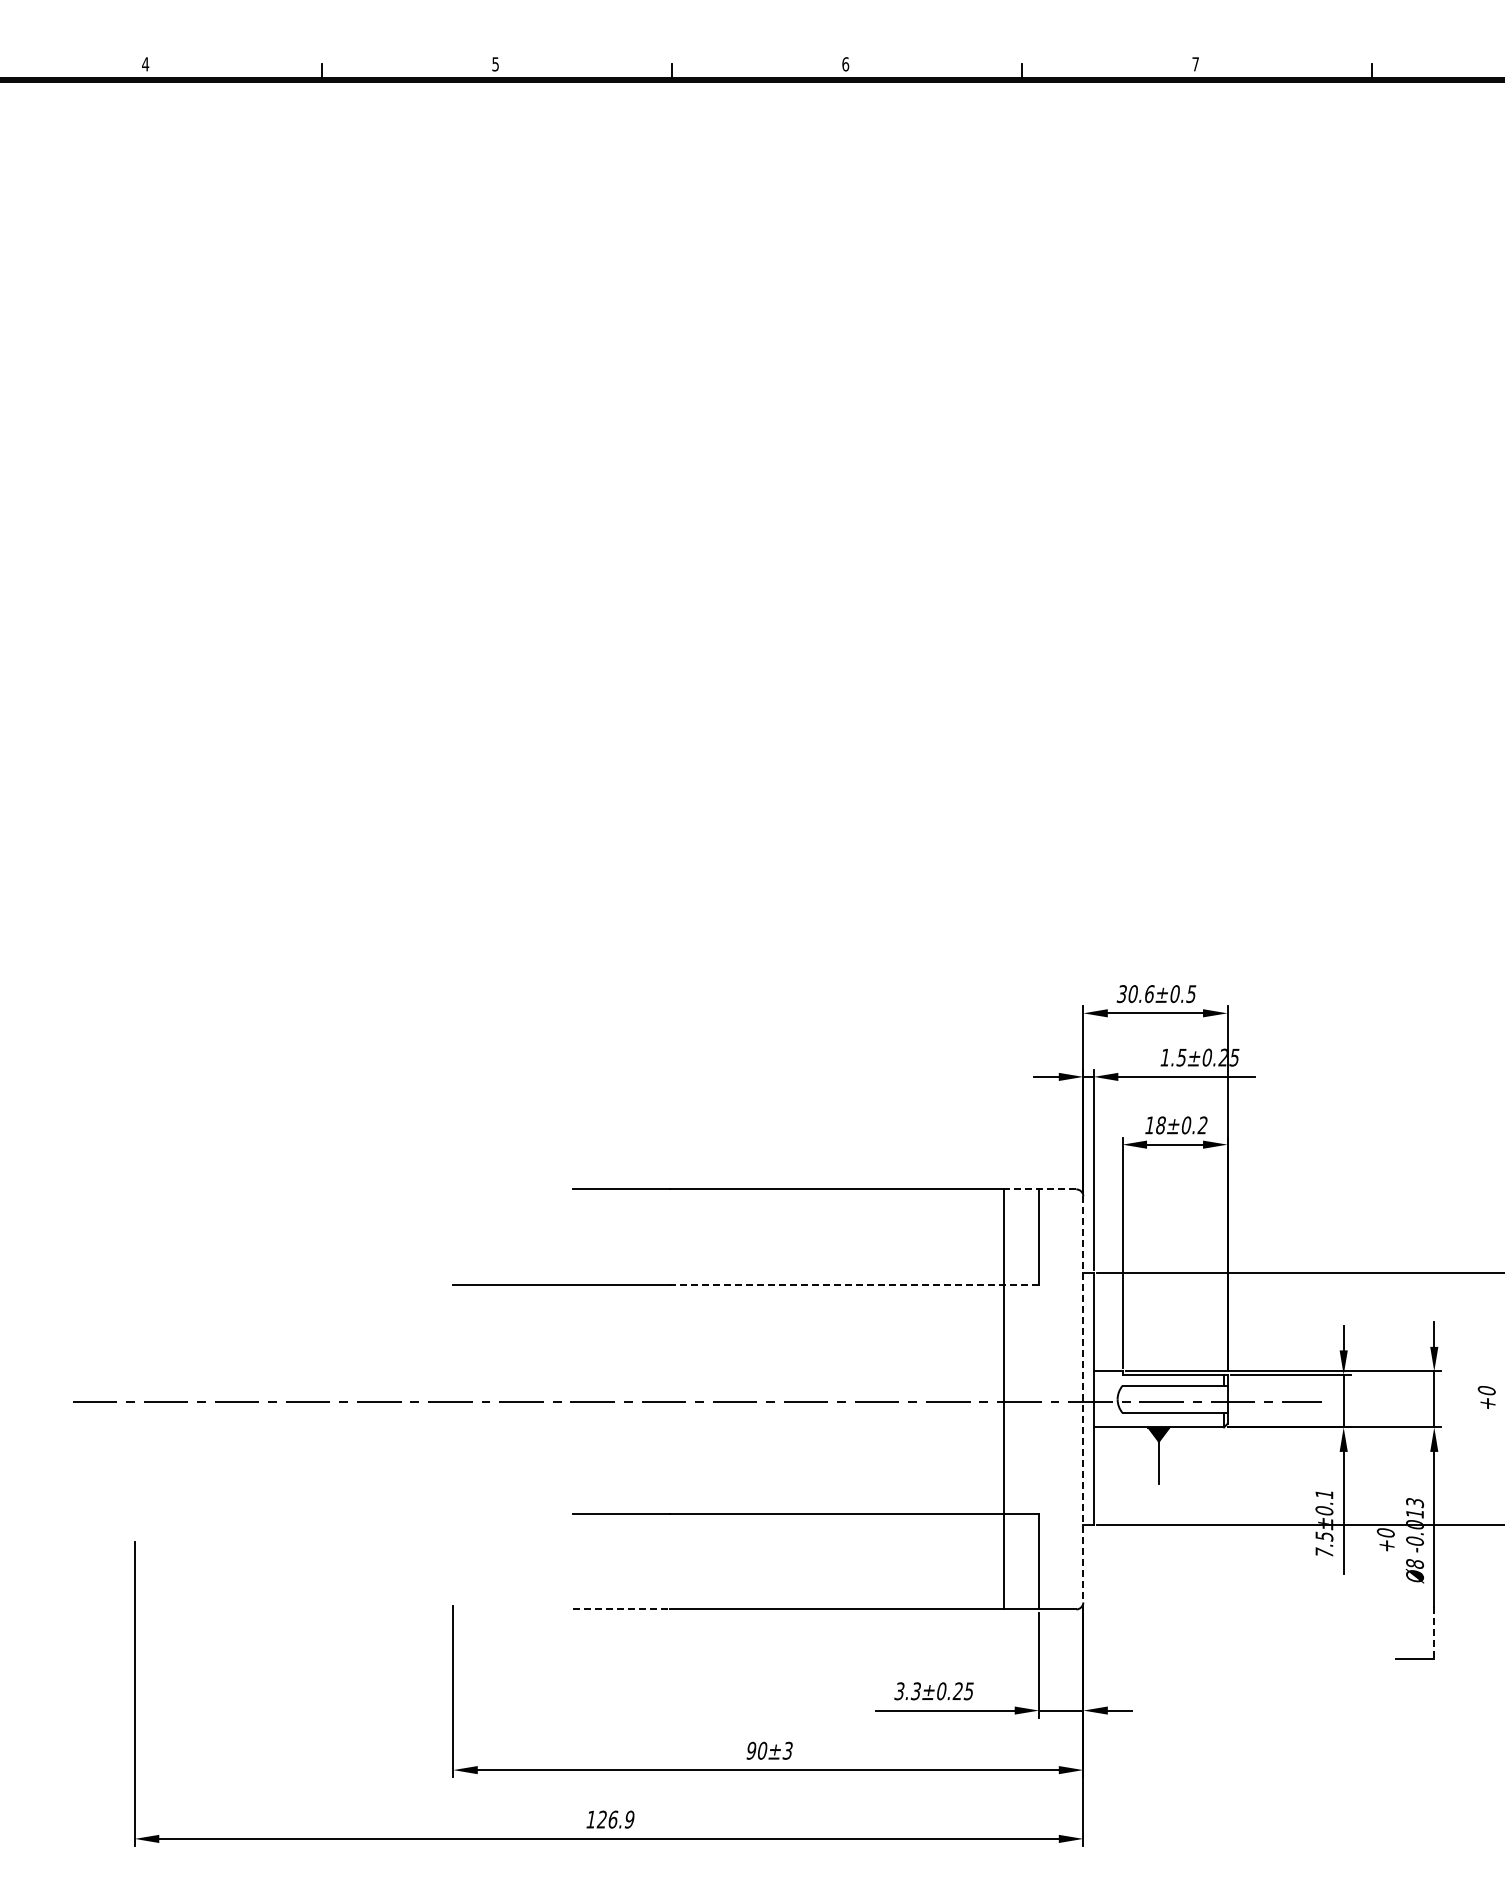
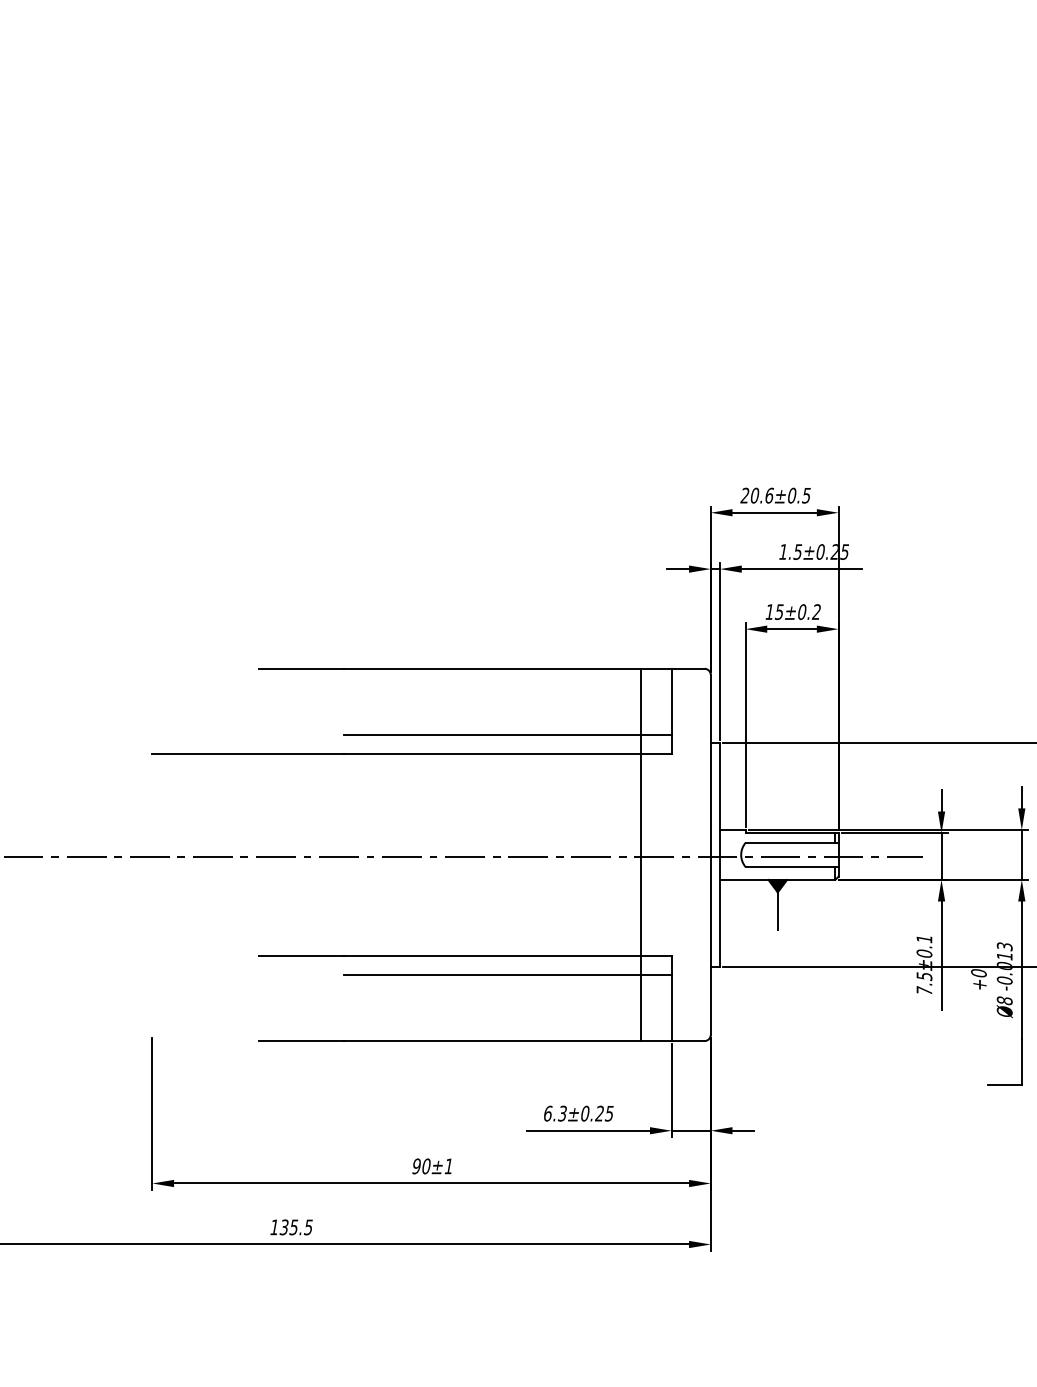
text: (1121, 994) -> (744, 496), 30.6±0.5 -> 20.6±0.5
text: (1160, 1125) -> (779, 612), 18±0.2 -> 15±0.2
line: (1039, 1189) -> (671, 668), dashed -> solid
line: (854, 1264) -> (507, 735), added
line: (854, 1285) -> (507, 753), dashed -> solid
line: (1083, 1399) -> (710, 855), dashed -> solid
line: (854, 1534) -> (507, 974), added
line: (621, 1609) -> (301, 1041), dashed -> solid
line: (1434, 1632) -> (1022, 1061), dashed -> solid
text: (899, 1691) -> (547, 1113), 3.3±0.25 -> 6.3±0.25
text: (787, 1750) -> (448, 1166), 90±3 -> 90±1
text: (615, 1819) -> (296, 1227), 126.9 -> 135.5

